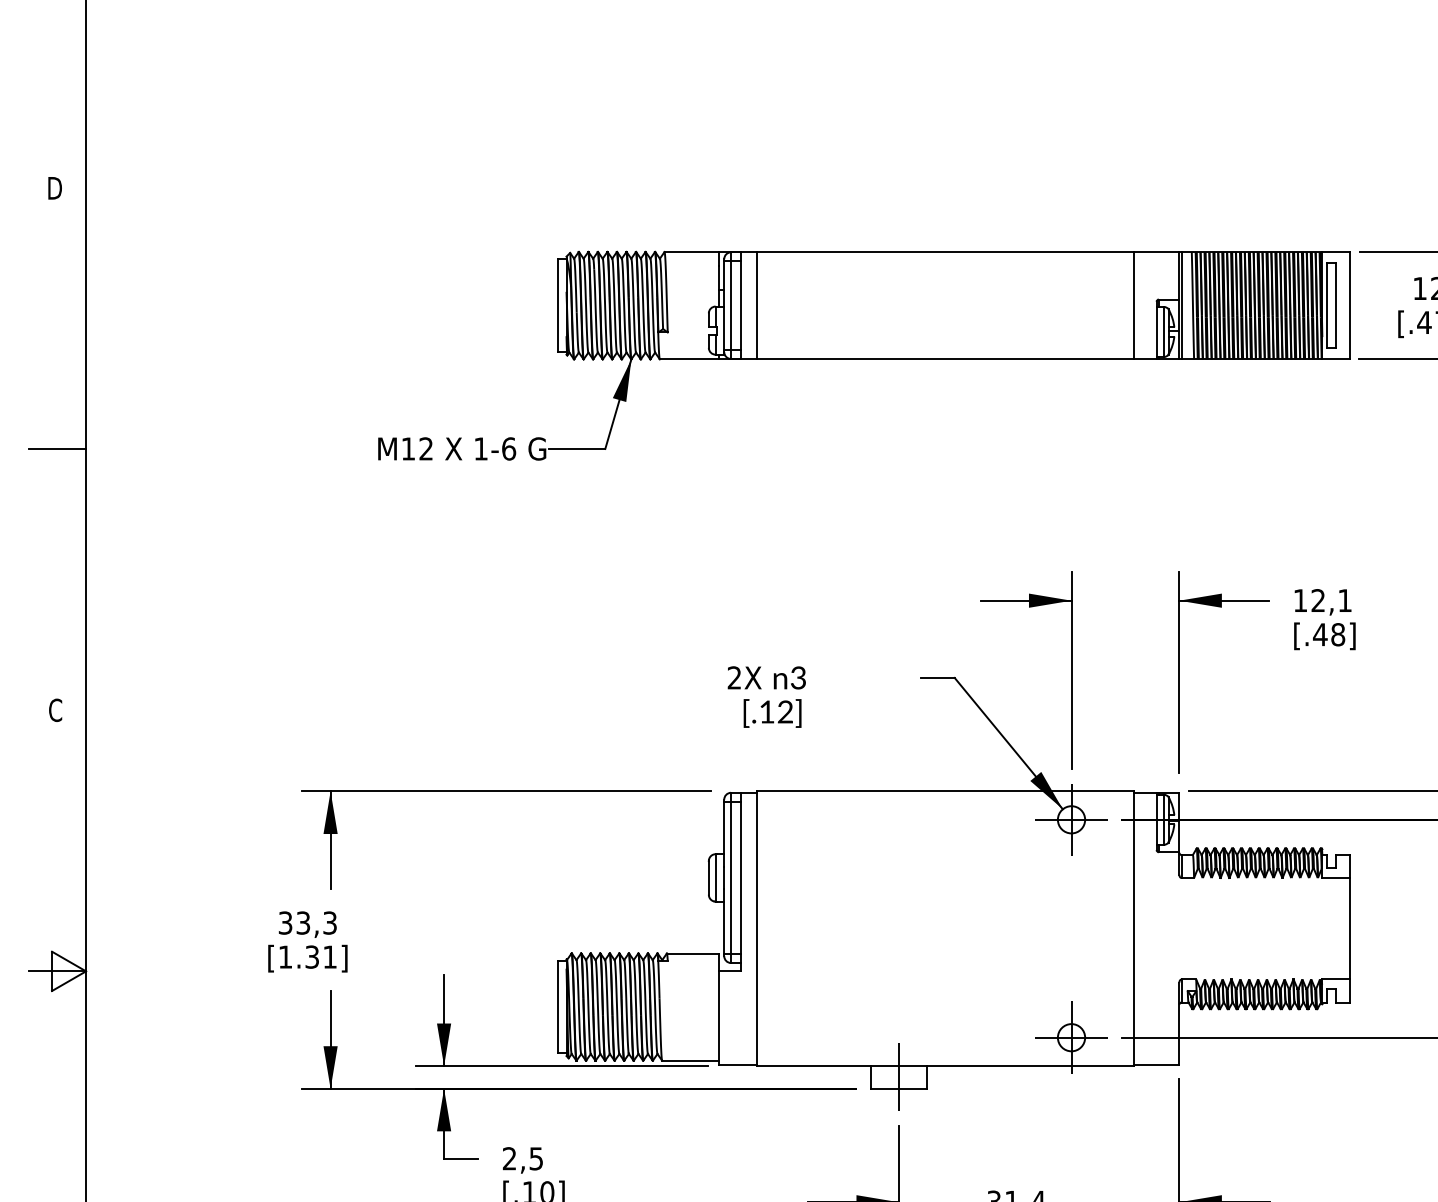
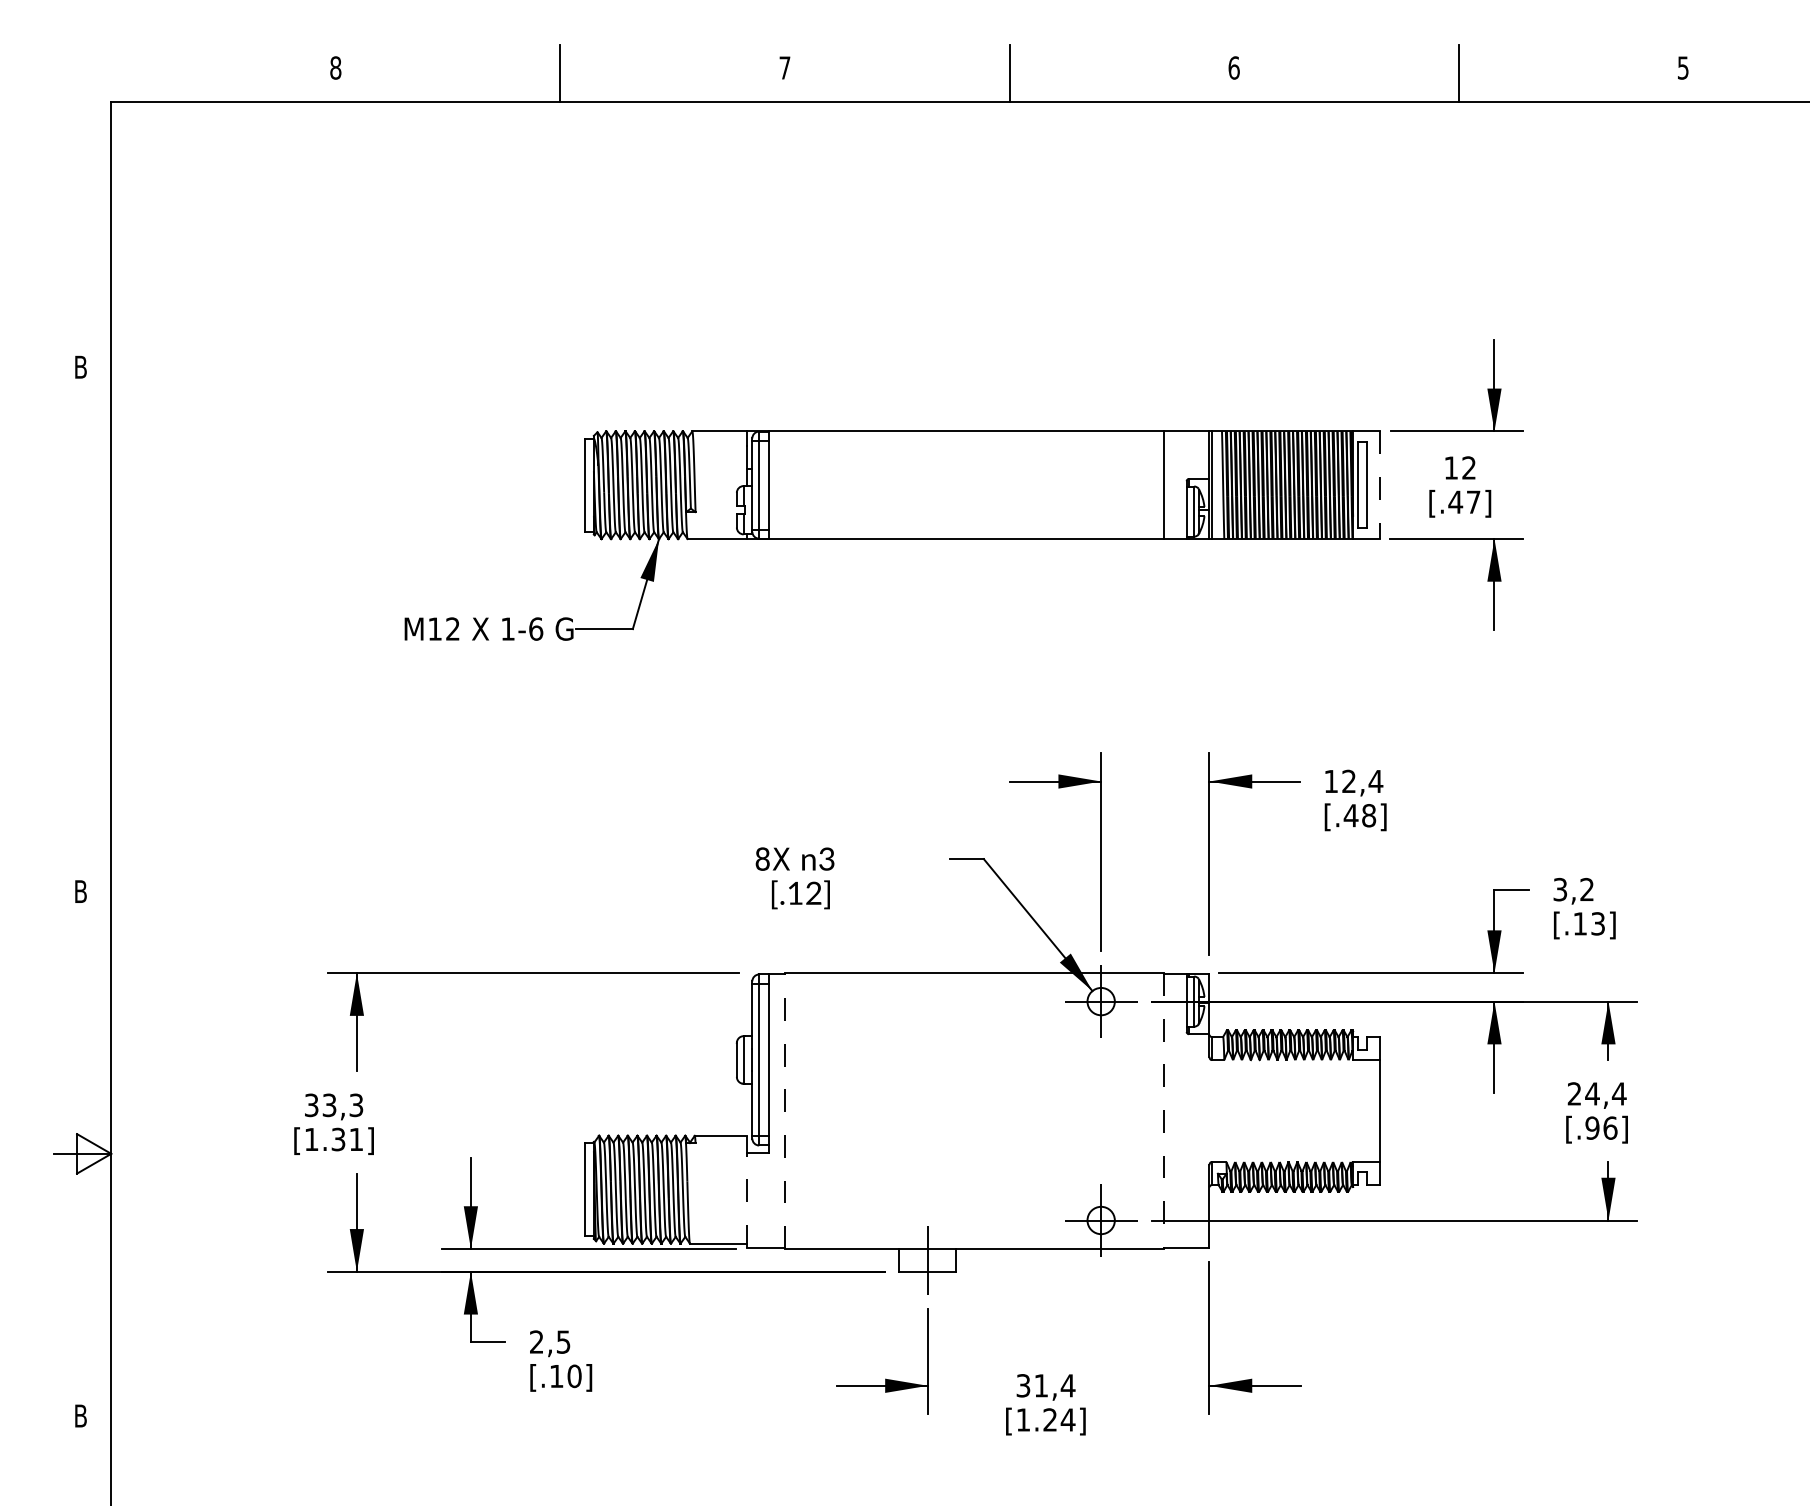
text: (55, 187) -> (80, 366), D -> B
line: (757, 305) -> (785, 484), removed
line: (1349, 306) -> (1380, 485), solid -> dashed
line: (57, 449) -> (82, 629), removed
text: (1344, 600) -> (1375, 781), 12,1 -> 12,4
text: (734, 677) -> (762, 858), 2X -> 8X
text: (55, 710) -> (80, 891), C -> B
line: (757, 929) -> (785, 1111), solid -> dashed
line: (1133, 929) -> (1163, 1111), solid -> dashed
line: (718, 1008) -> (746, 1191), solid -> dashed

